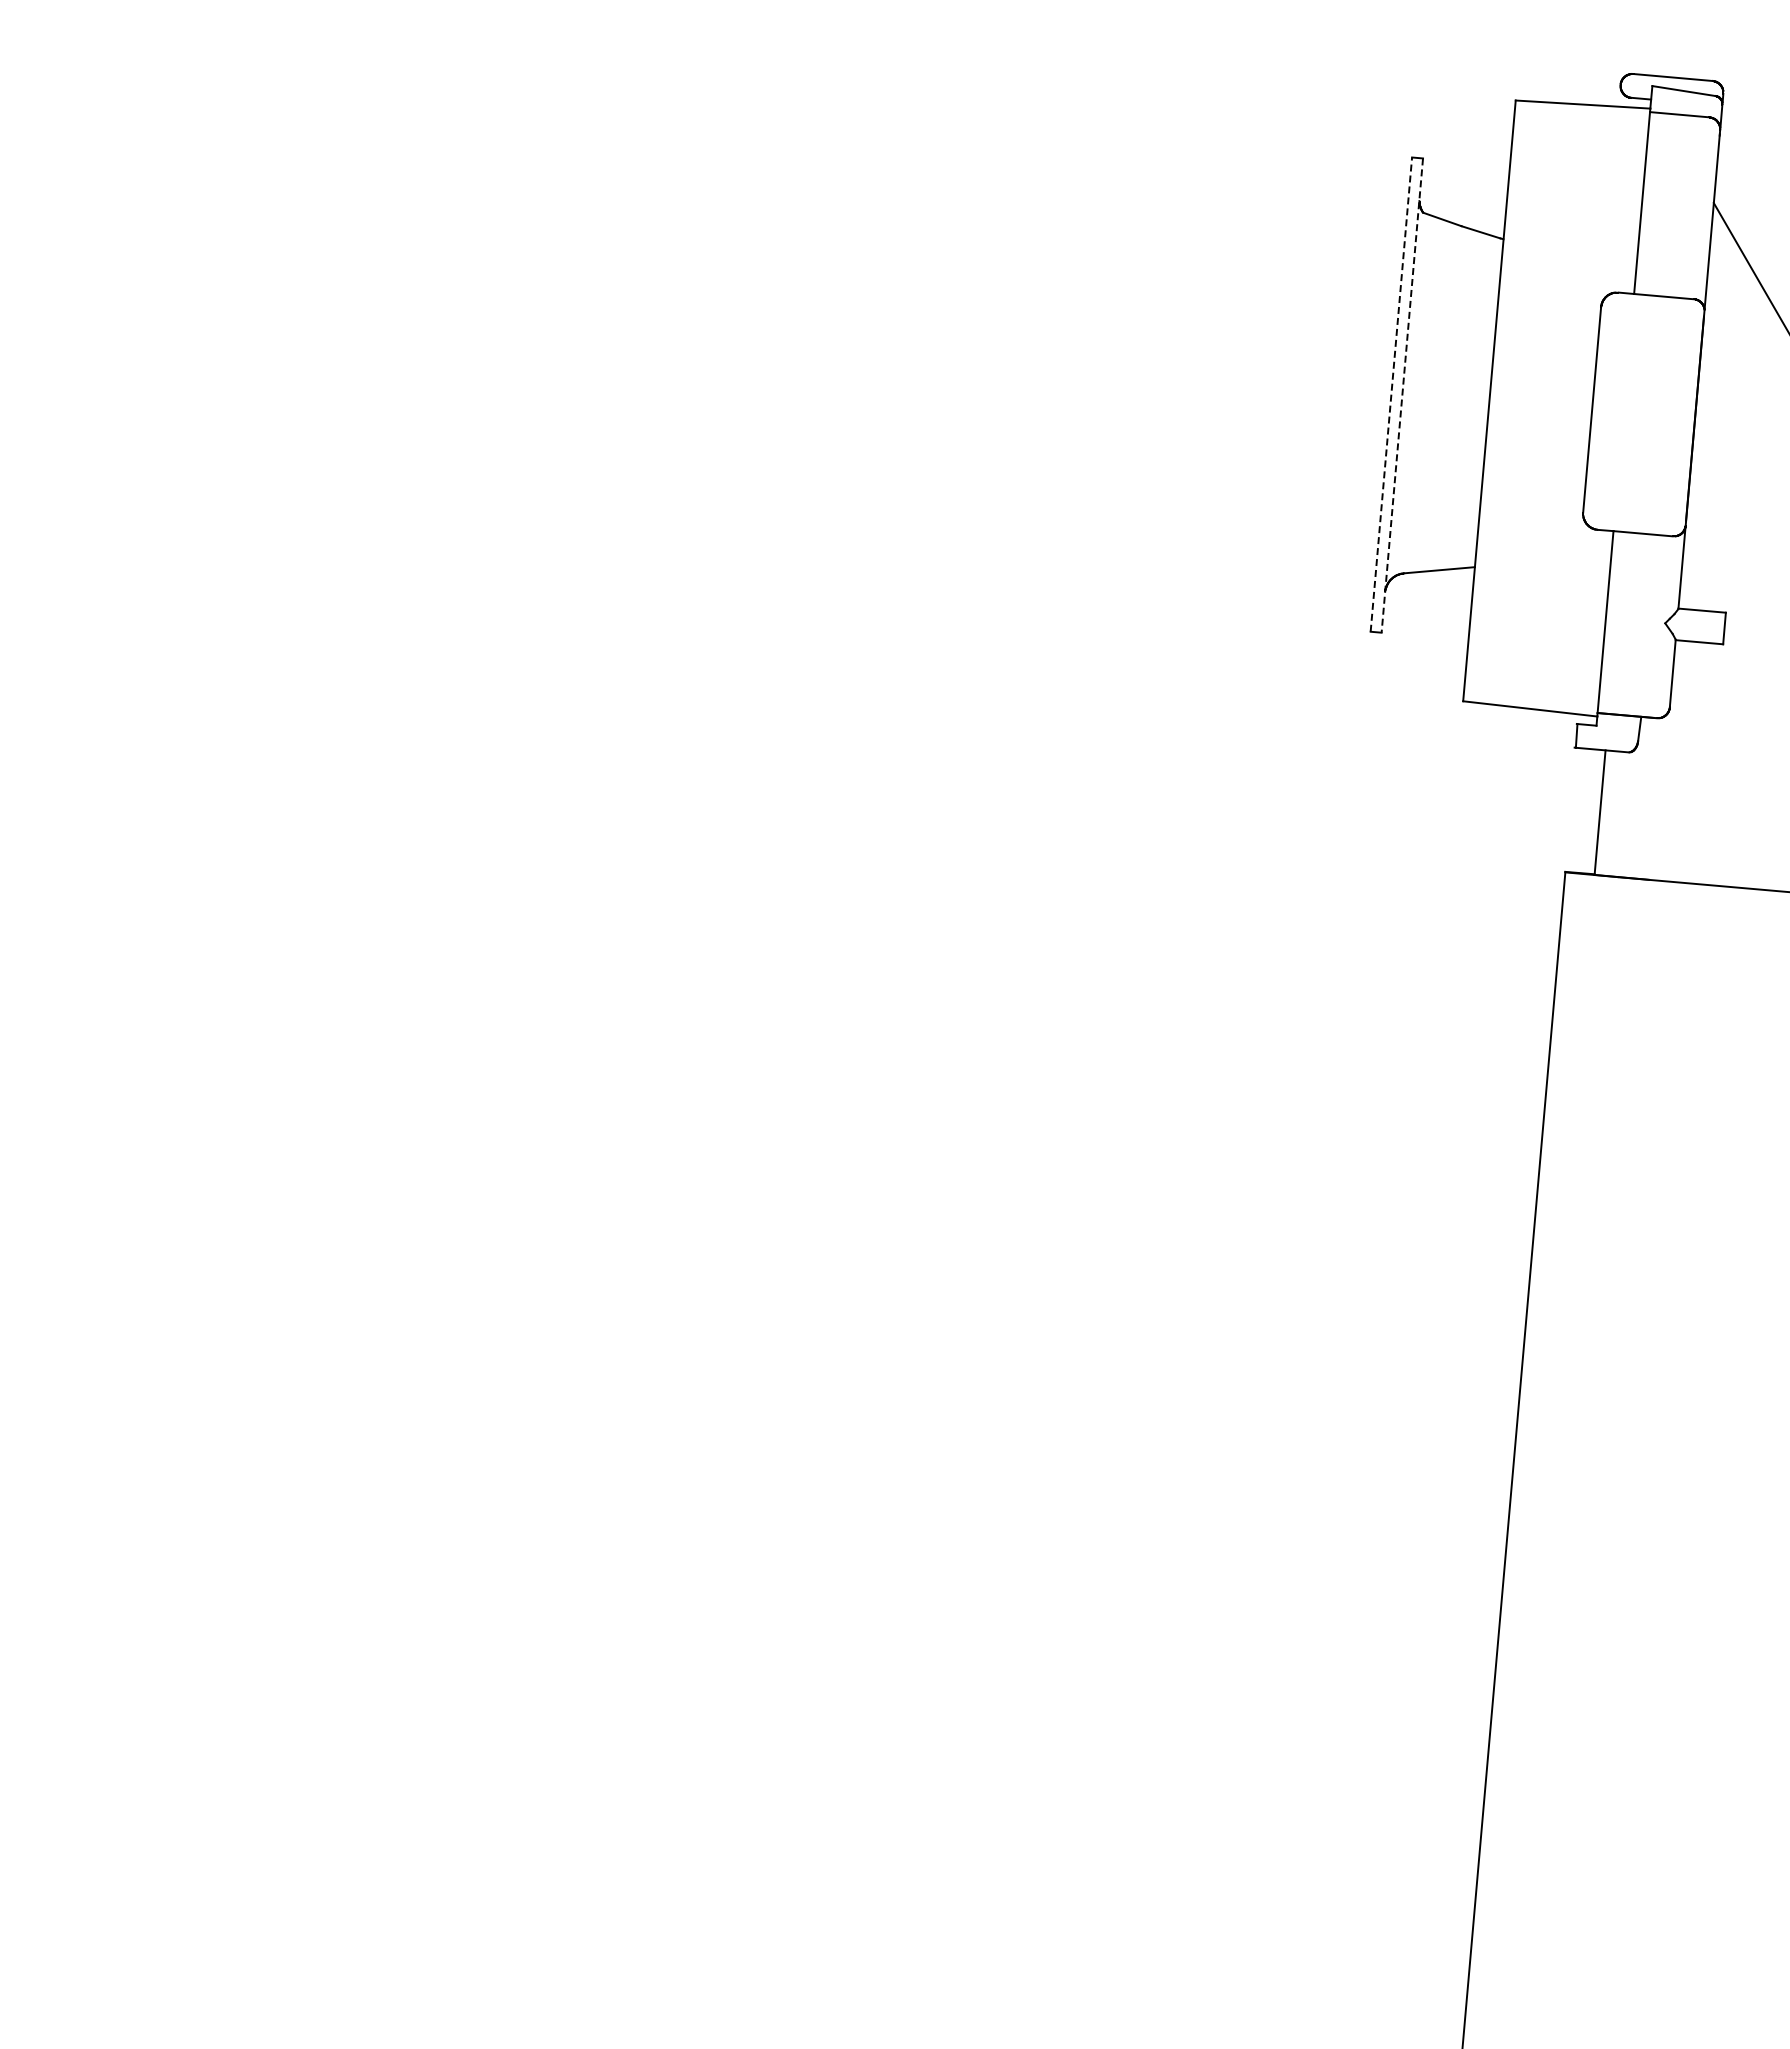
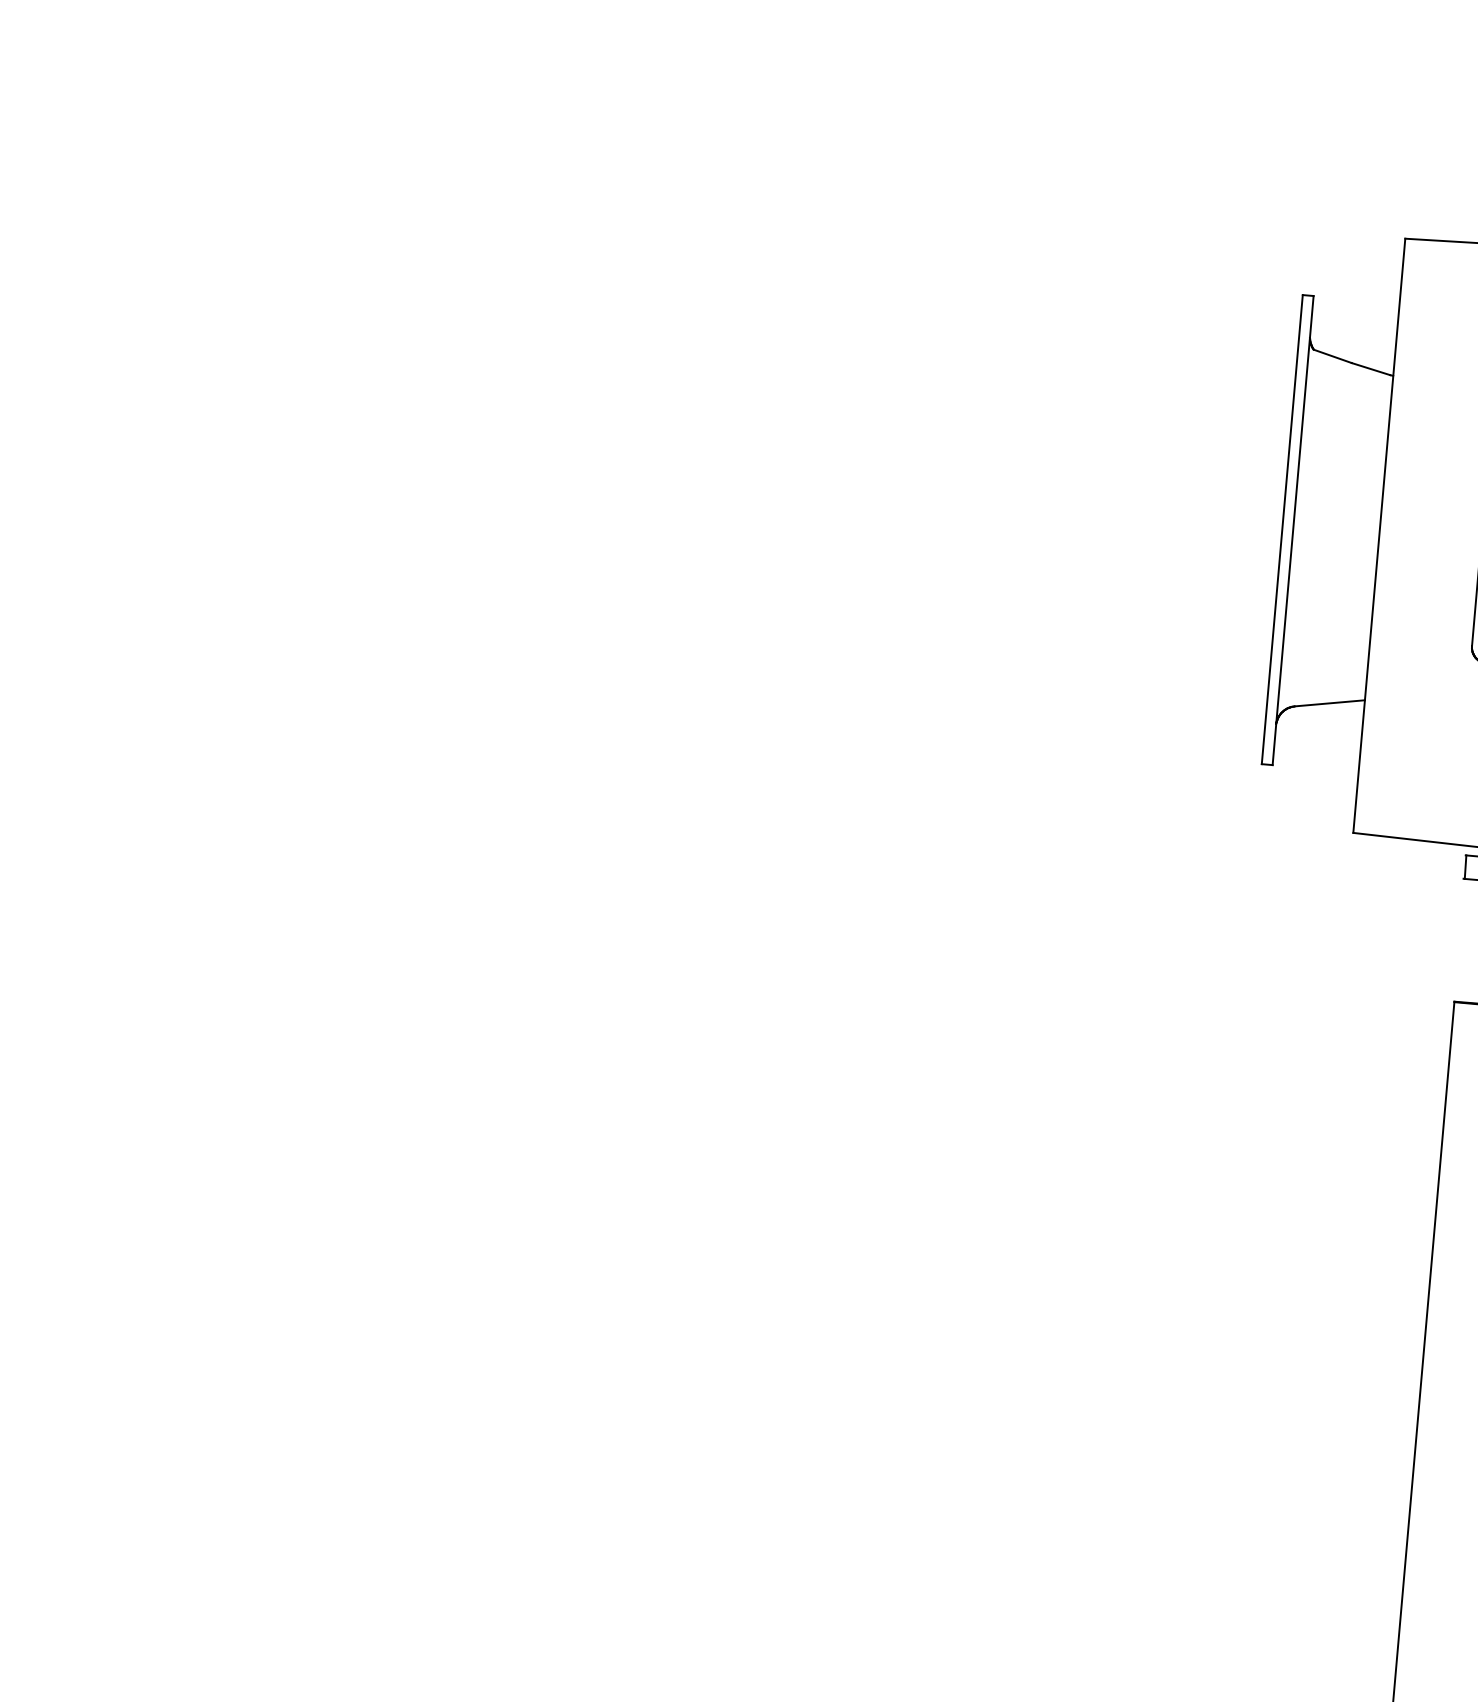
line: (1391, 394) -> (1282, 529), dashed -> solid
line: (1402, 396) -> (1293, 531), dashed -> solid

